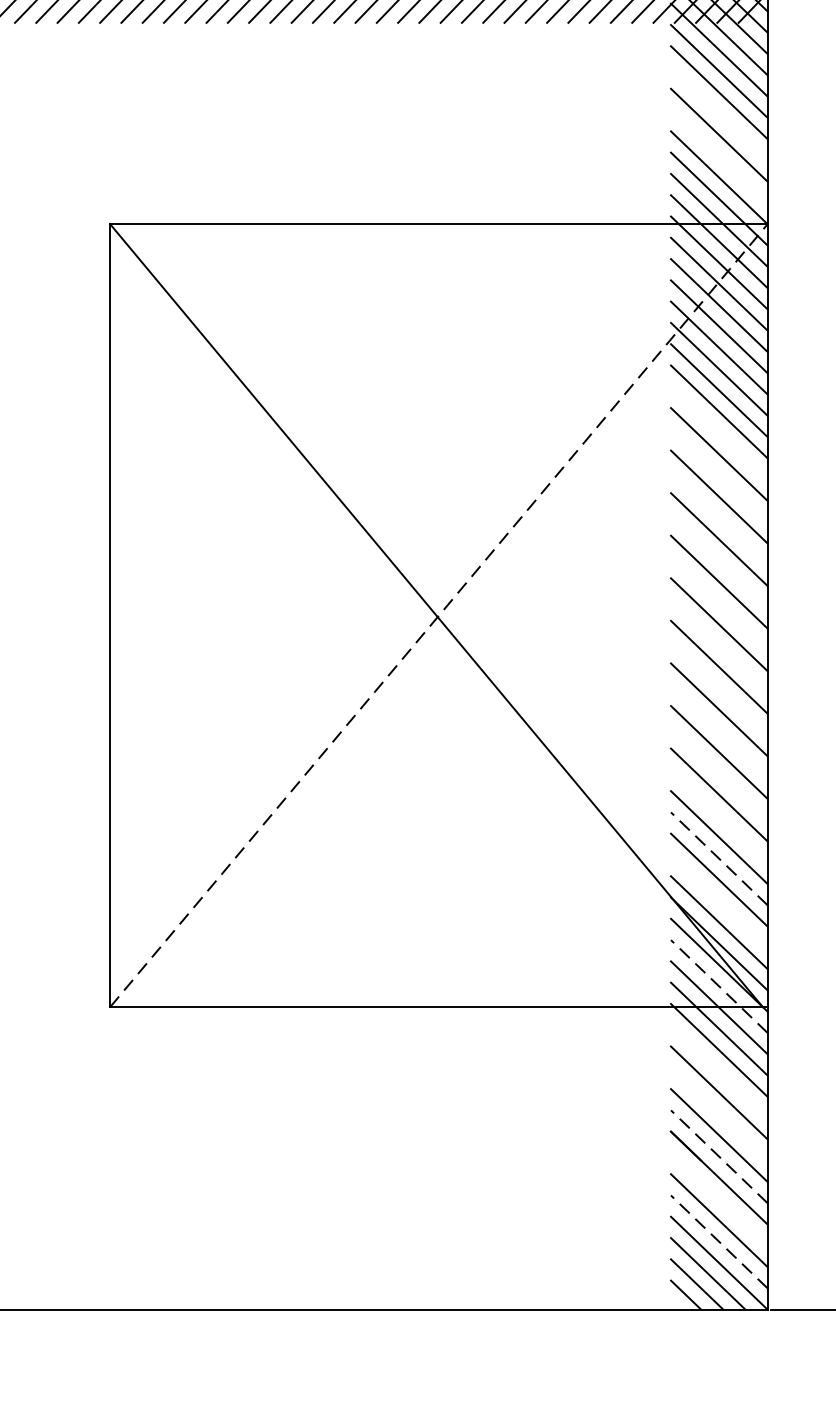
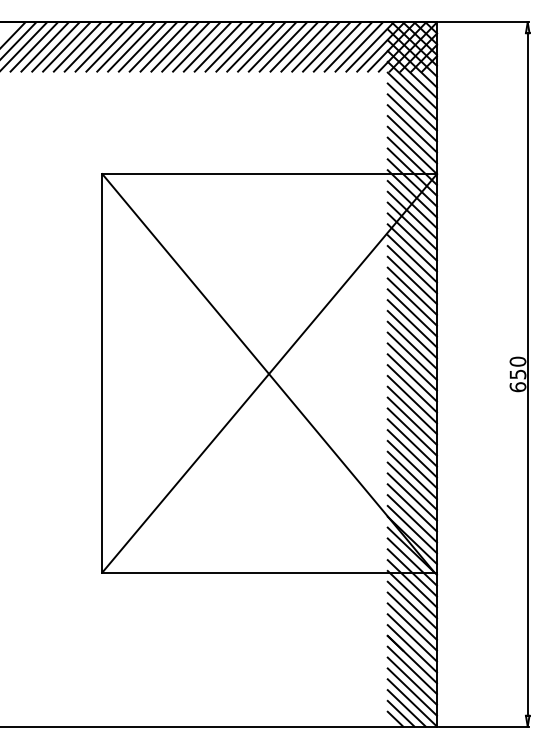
line: (717, 113) -> (411, 117), added
line: (717, 156) -> (411, 139), added
line: (717, 433) -> (411, 280), added
line: (717, 474) -> (411, 301), added
line: (717, 517) -> (411, 323), added
line: (717, 560) -> (411, 345), added
line: (717, 602) -> (411, 366), added
line: (438, 614) -> (269, 372), dashed -> solid
line: (717, 645) -> (411, 388), added
line: (717, 688) -> (411, 410), added
line: (717, 729) -> (411, 431), added
line: (717, 773) -> (411, 453), added
line: (717, 816) -> (411, 475), added
line: (719, 857) -> (412, 496), dashed -> solid
line: (717, 900) -> (411, 518), added
line: (719, 985) -> (412, 561), dashed -> solid
line: (717, 1071) -> (411, 605), added
line: (717, 1113) -> (411, 626), added
line: (719, 1156) -> (412, 648), dashed -> solid
line: (717, 1199) -> (411, 670), added
line: (719, 1240) -> (412, 691), dashed -> solid

